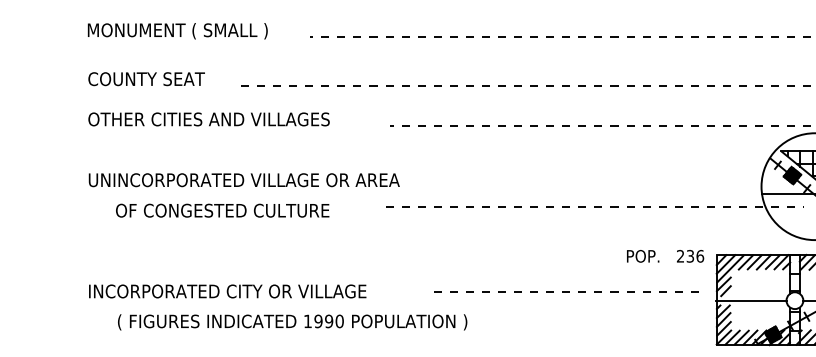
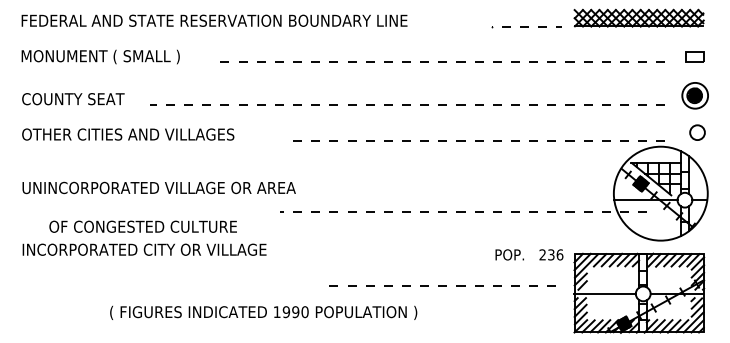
text: (221, 210) -> (142, 226), moved
text: (227, 291) -> (144, 249), moved
text: (292, 321) -> (263, 312), moved

